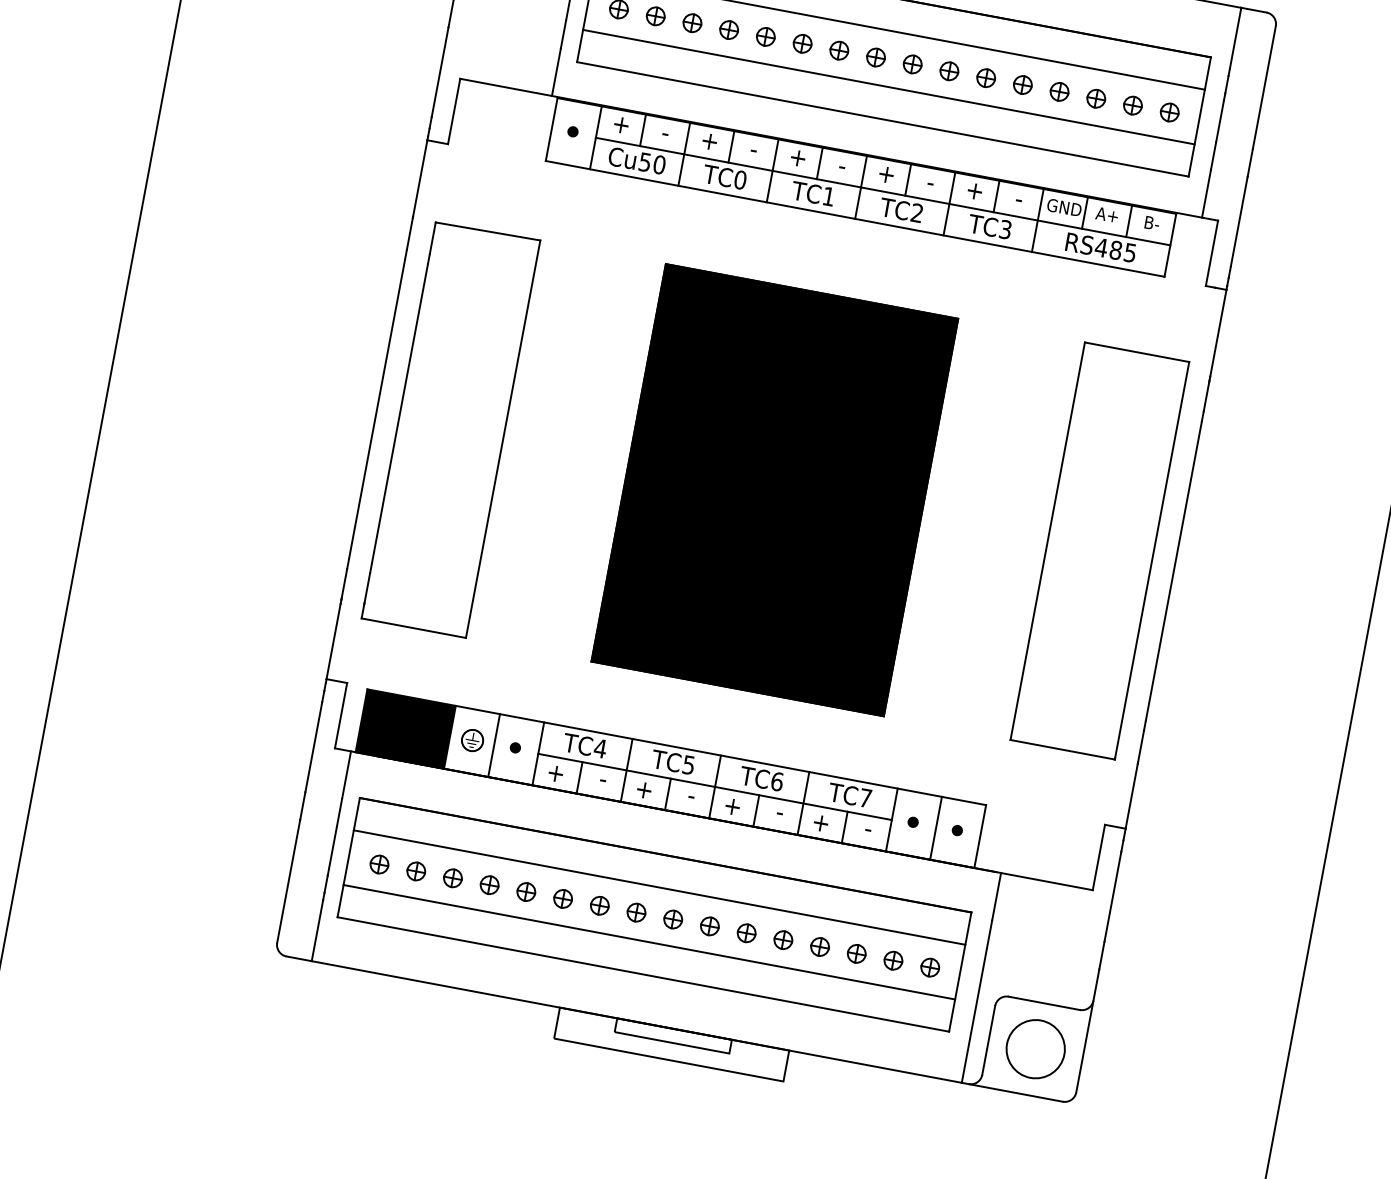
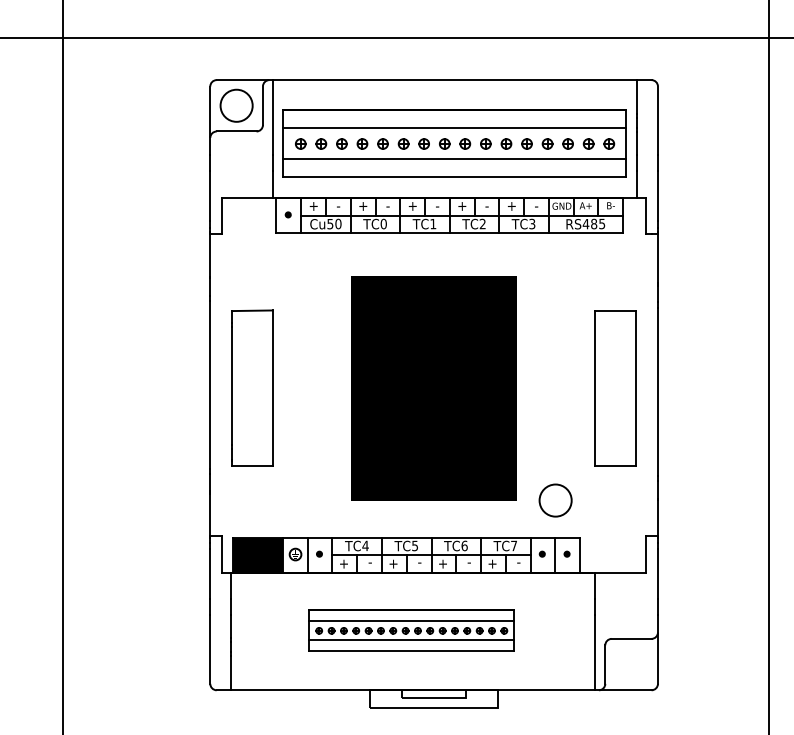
part: (451, 429) -> (252, 388), size x0.7
part: (1099, 550) -> (615, 388), size x0.7
part: (654, 914) -> (411, 630), size x0.6
circle: (1035, 1049) -> (555, 500), moved

